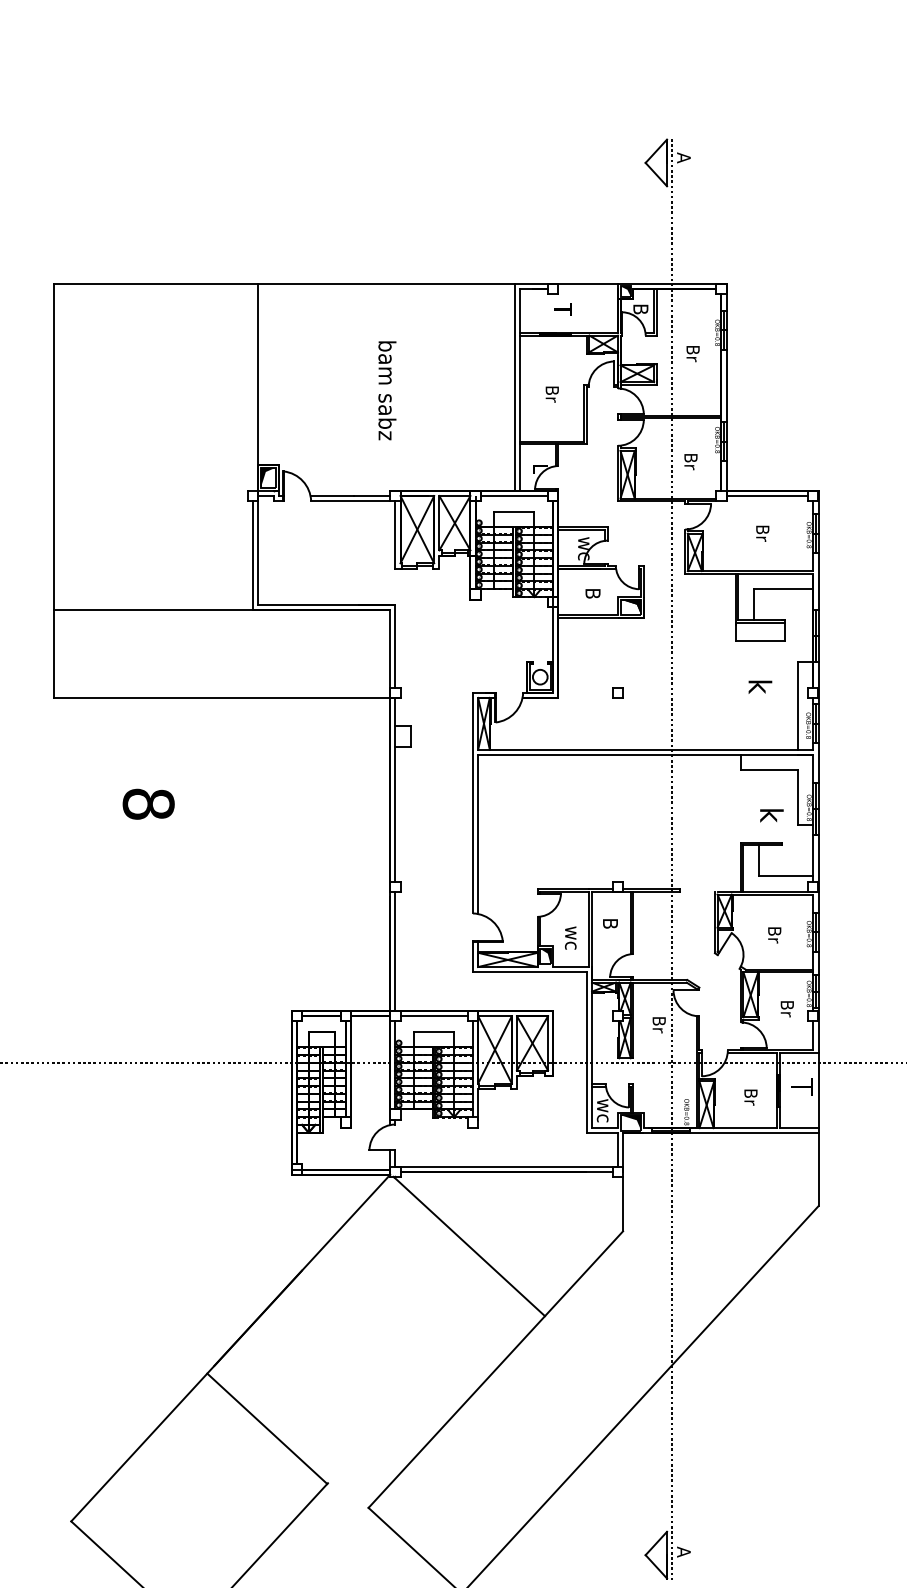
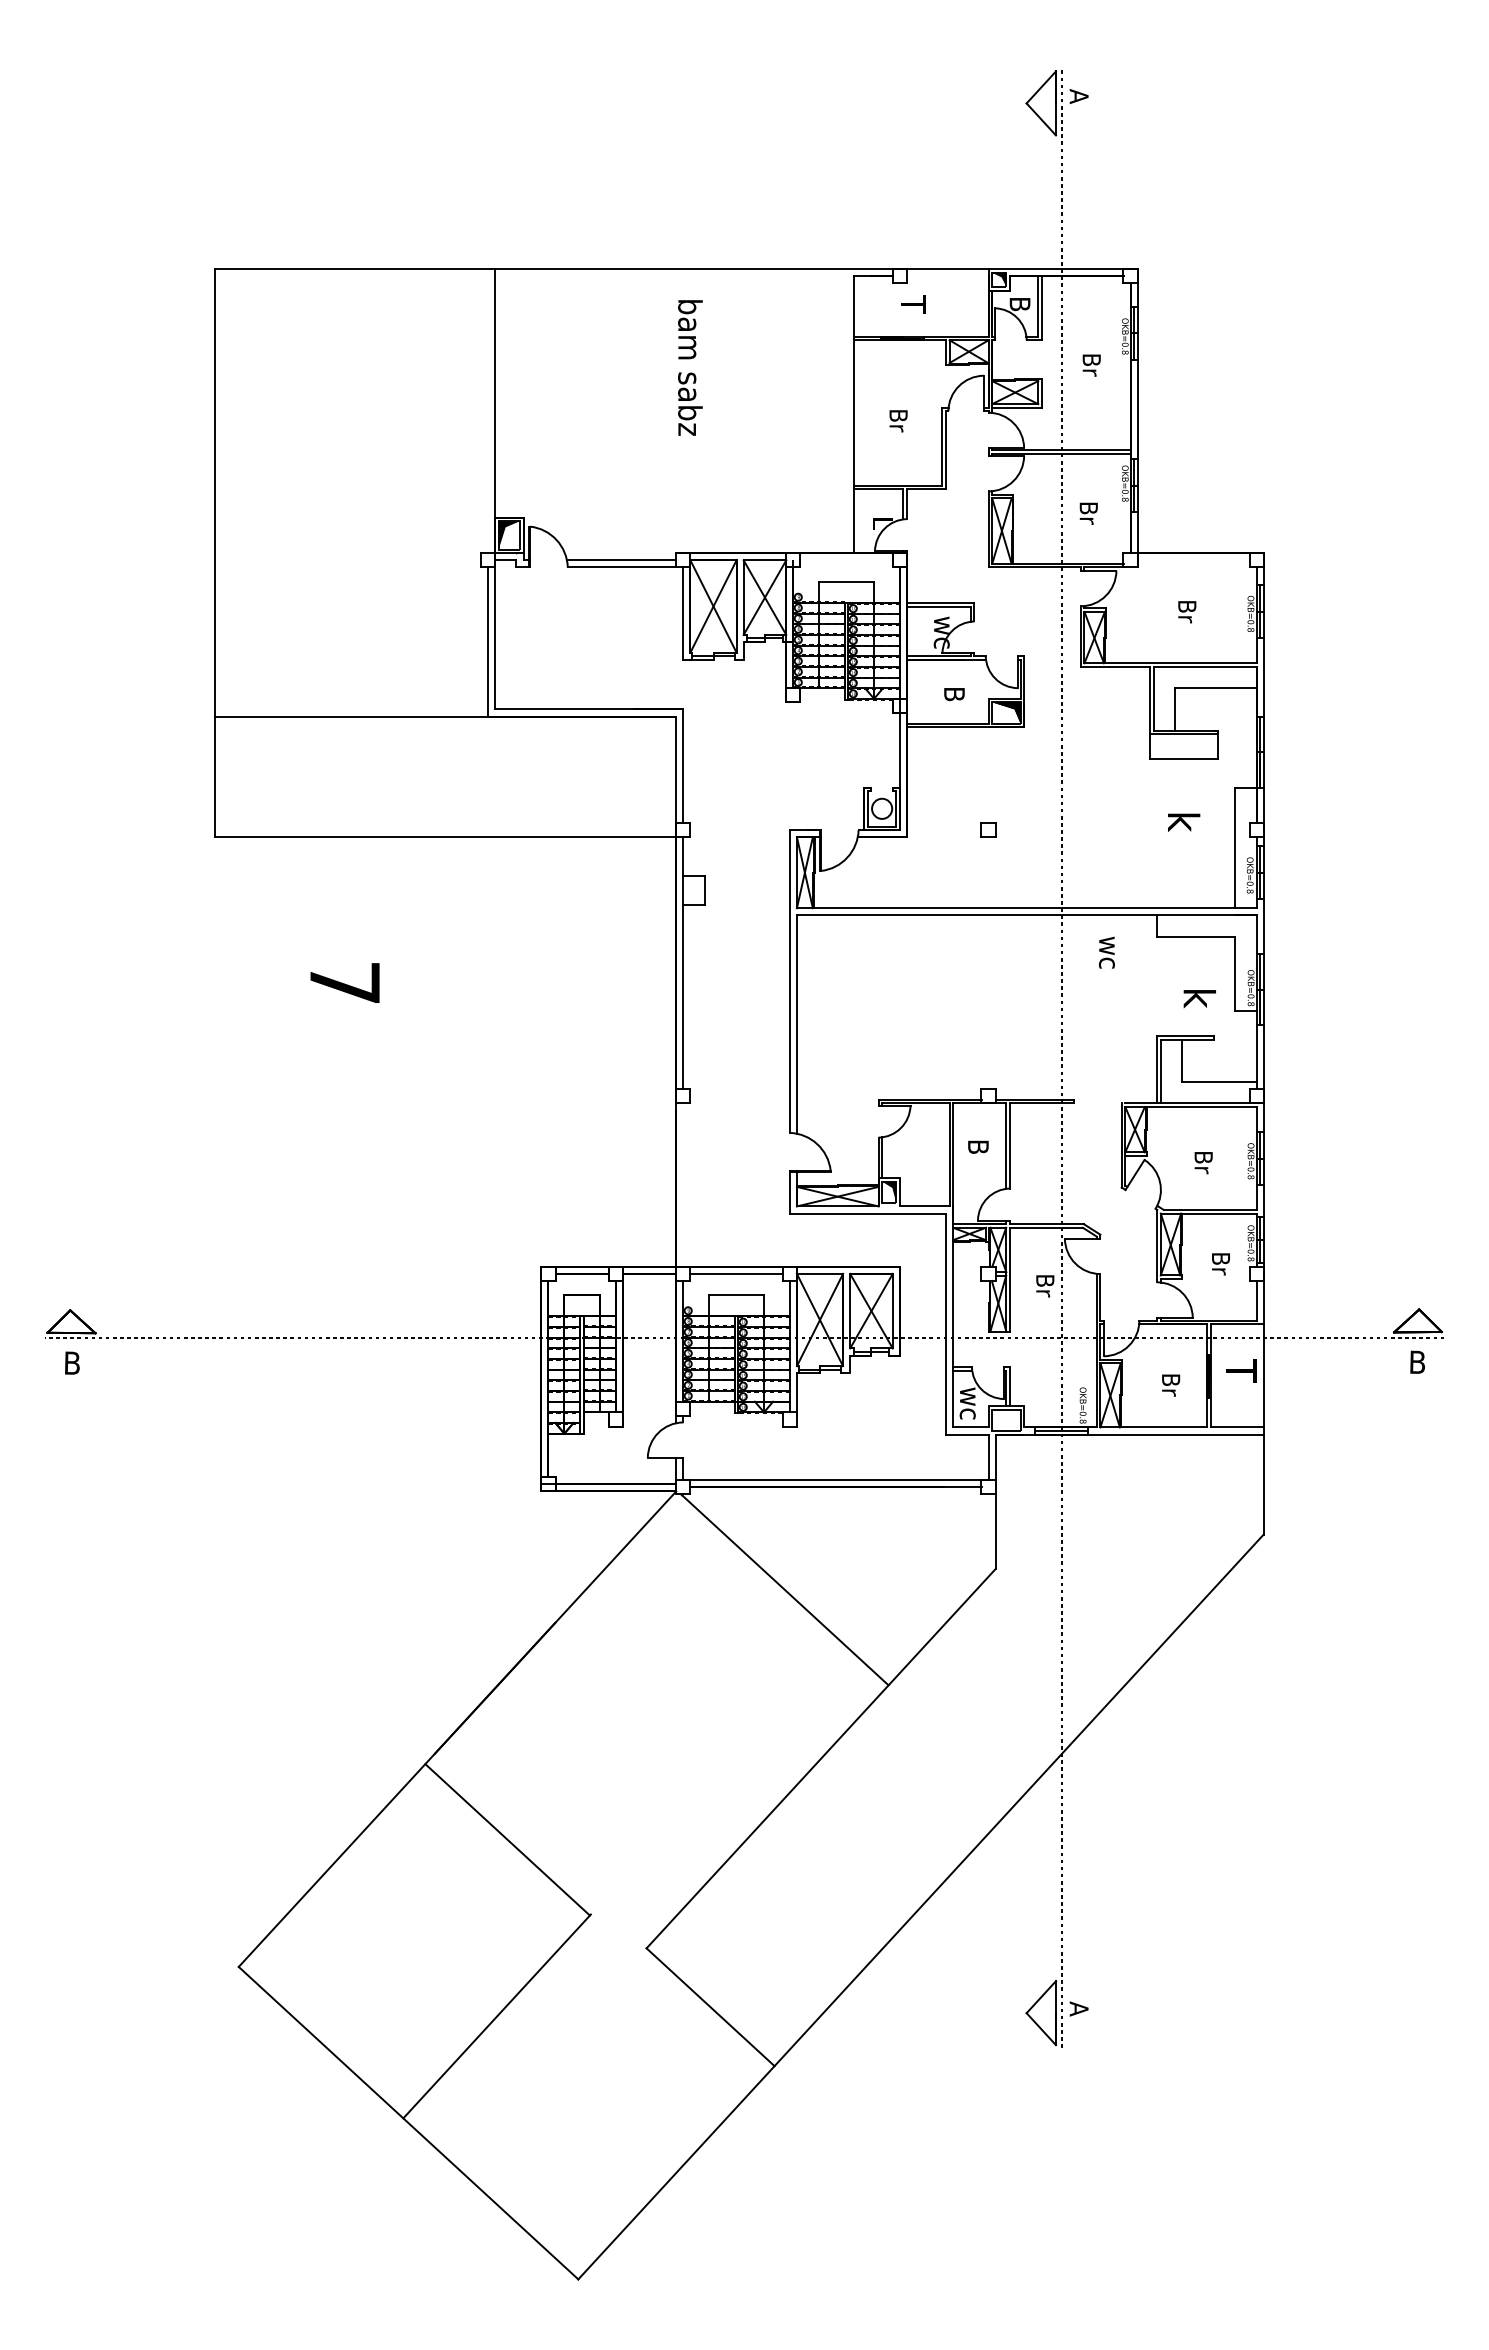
line: (514, 387) -> (846, 411), removed
text: (387, 390) -> (690, 367), moved
line: (514, 496) -> (846, 560), removed
line: (767, 496) -> (1193, 560), removed
text: (148, 804) -> (344, 983), 8 -> 7
text: (570, 937) -> (1106, 952), moved
line: (395, 951) -> (683, 1184), removed
fill: (630, 1122) -> (1006, 1419), removed

